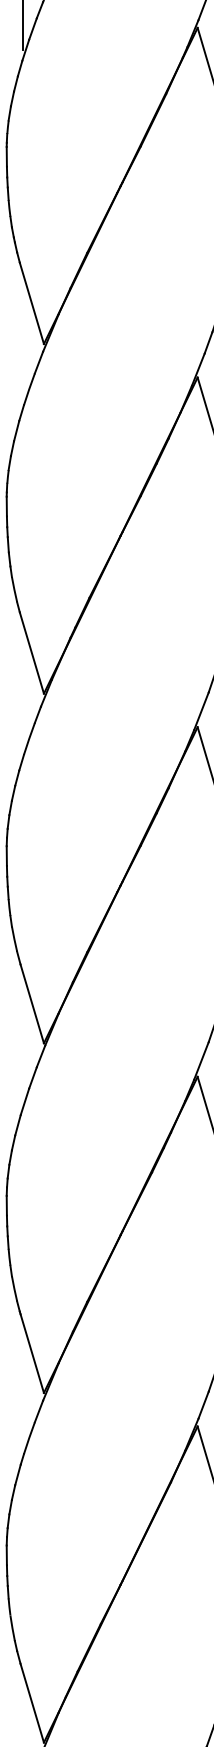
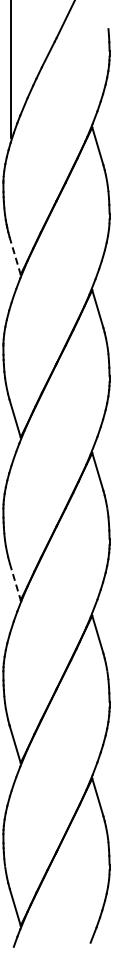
line: (32, 302) -> (15, 255), solid -> dashed
line: (32, 1005) -> (15, 582), solid -> dashed

